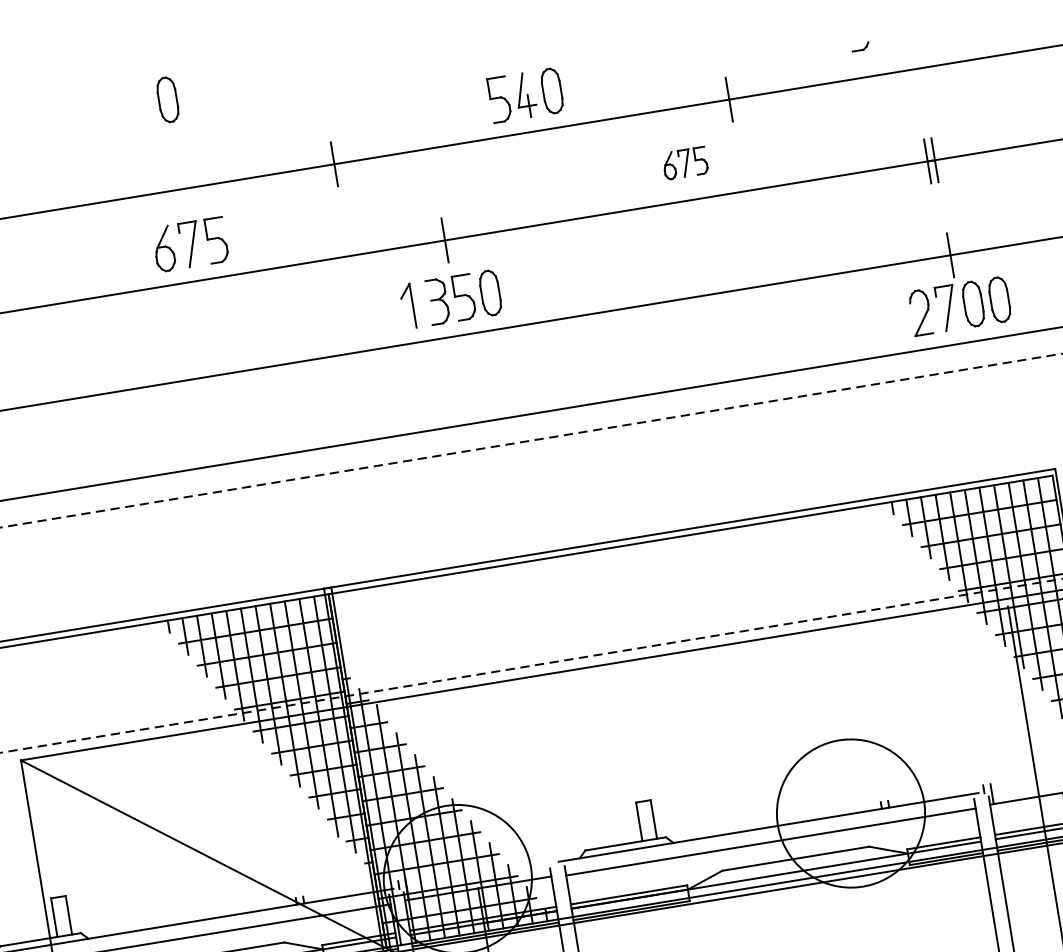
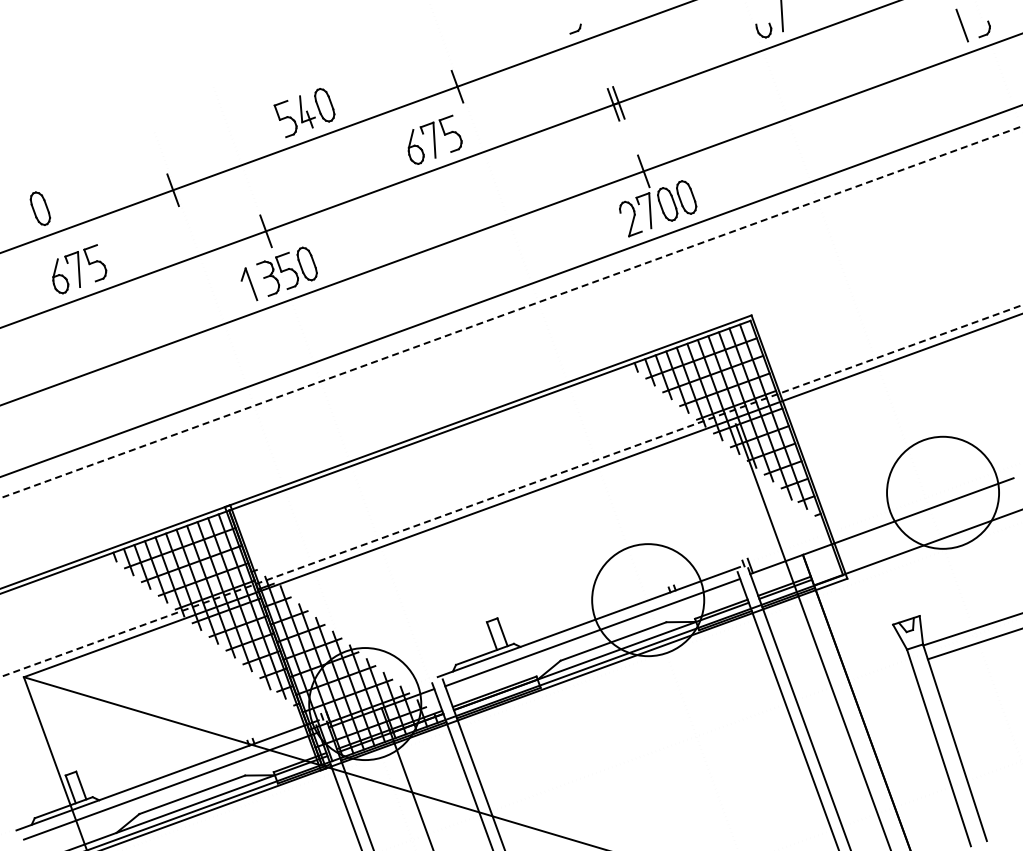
part: (860, 46) -> (575, 28), moved
part: (168, 99) -> (40, 208), moved
part: (686, 162) -> (434, 139), size x1.67

